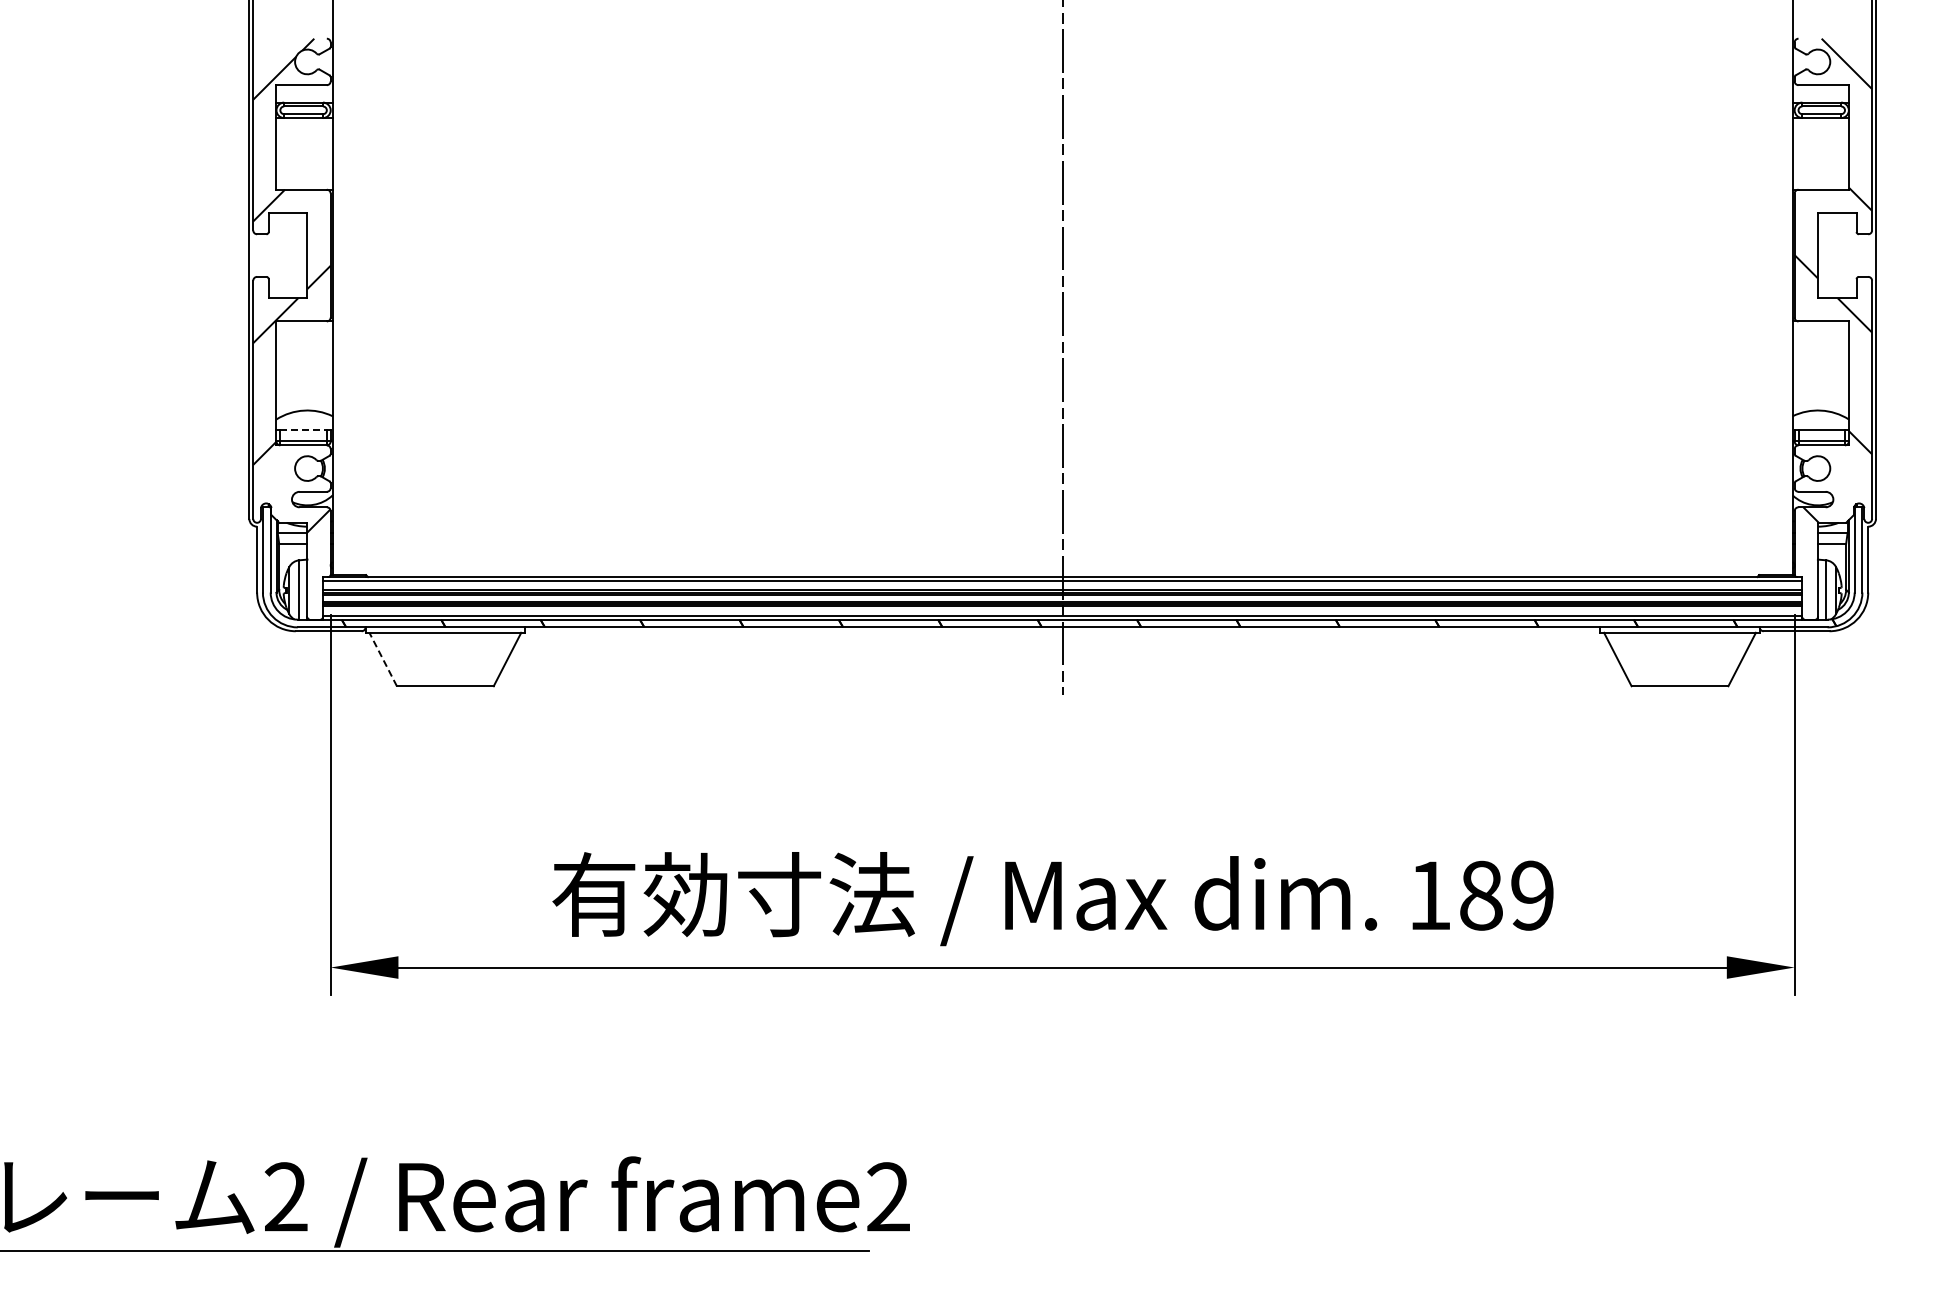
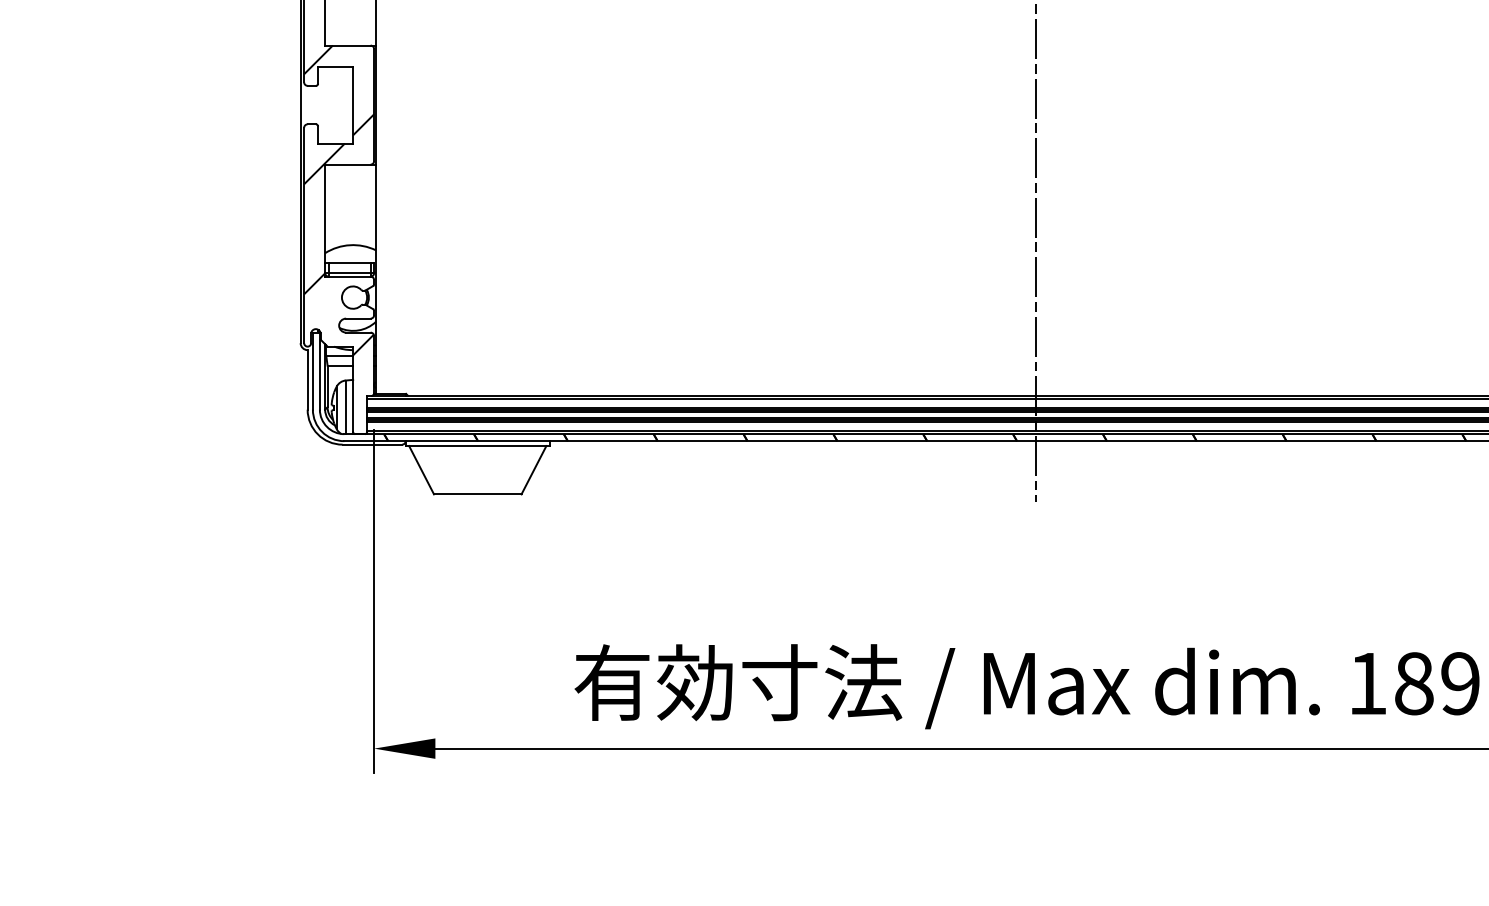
line: (304, 429) -> (350, 262), dashed -> solid
line: (382, 659) -> (420, 470), dashed -> solid

